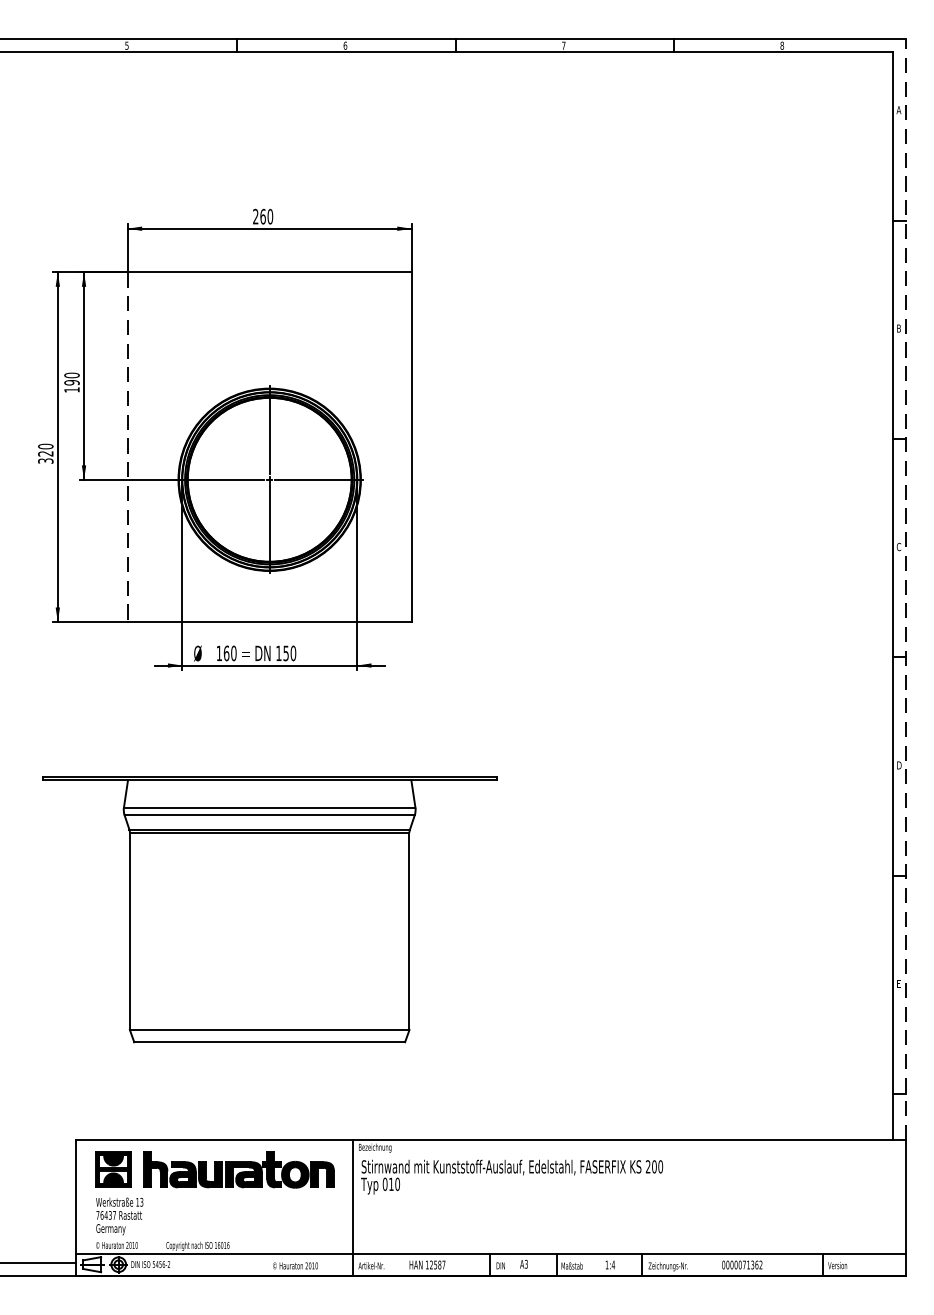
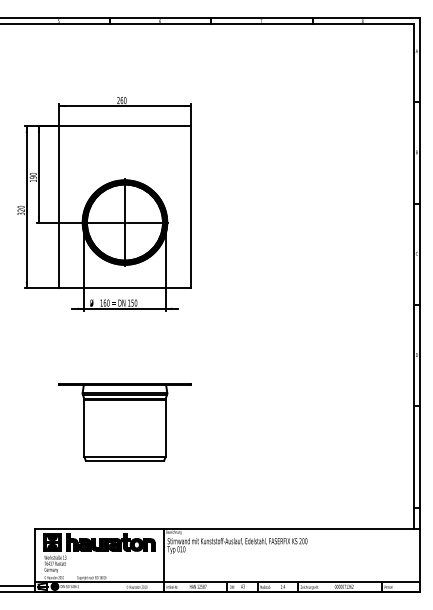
line: (128, 447) -> (59, 207), dashed -> solid
line: (904, 589) -> (419, 273), dashed -> solid
part: (268, 910) -> (124, 422), size x0.62

